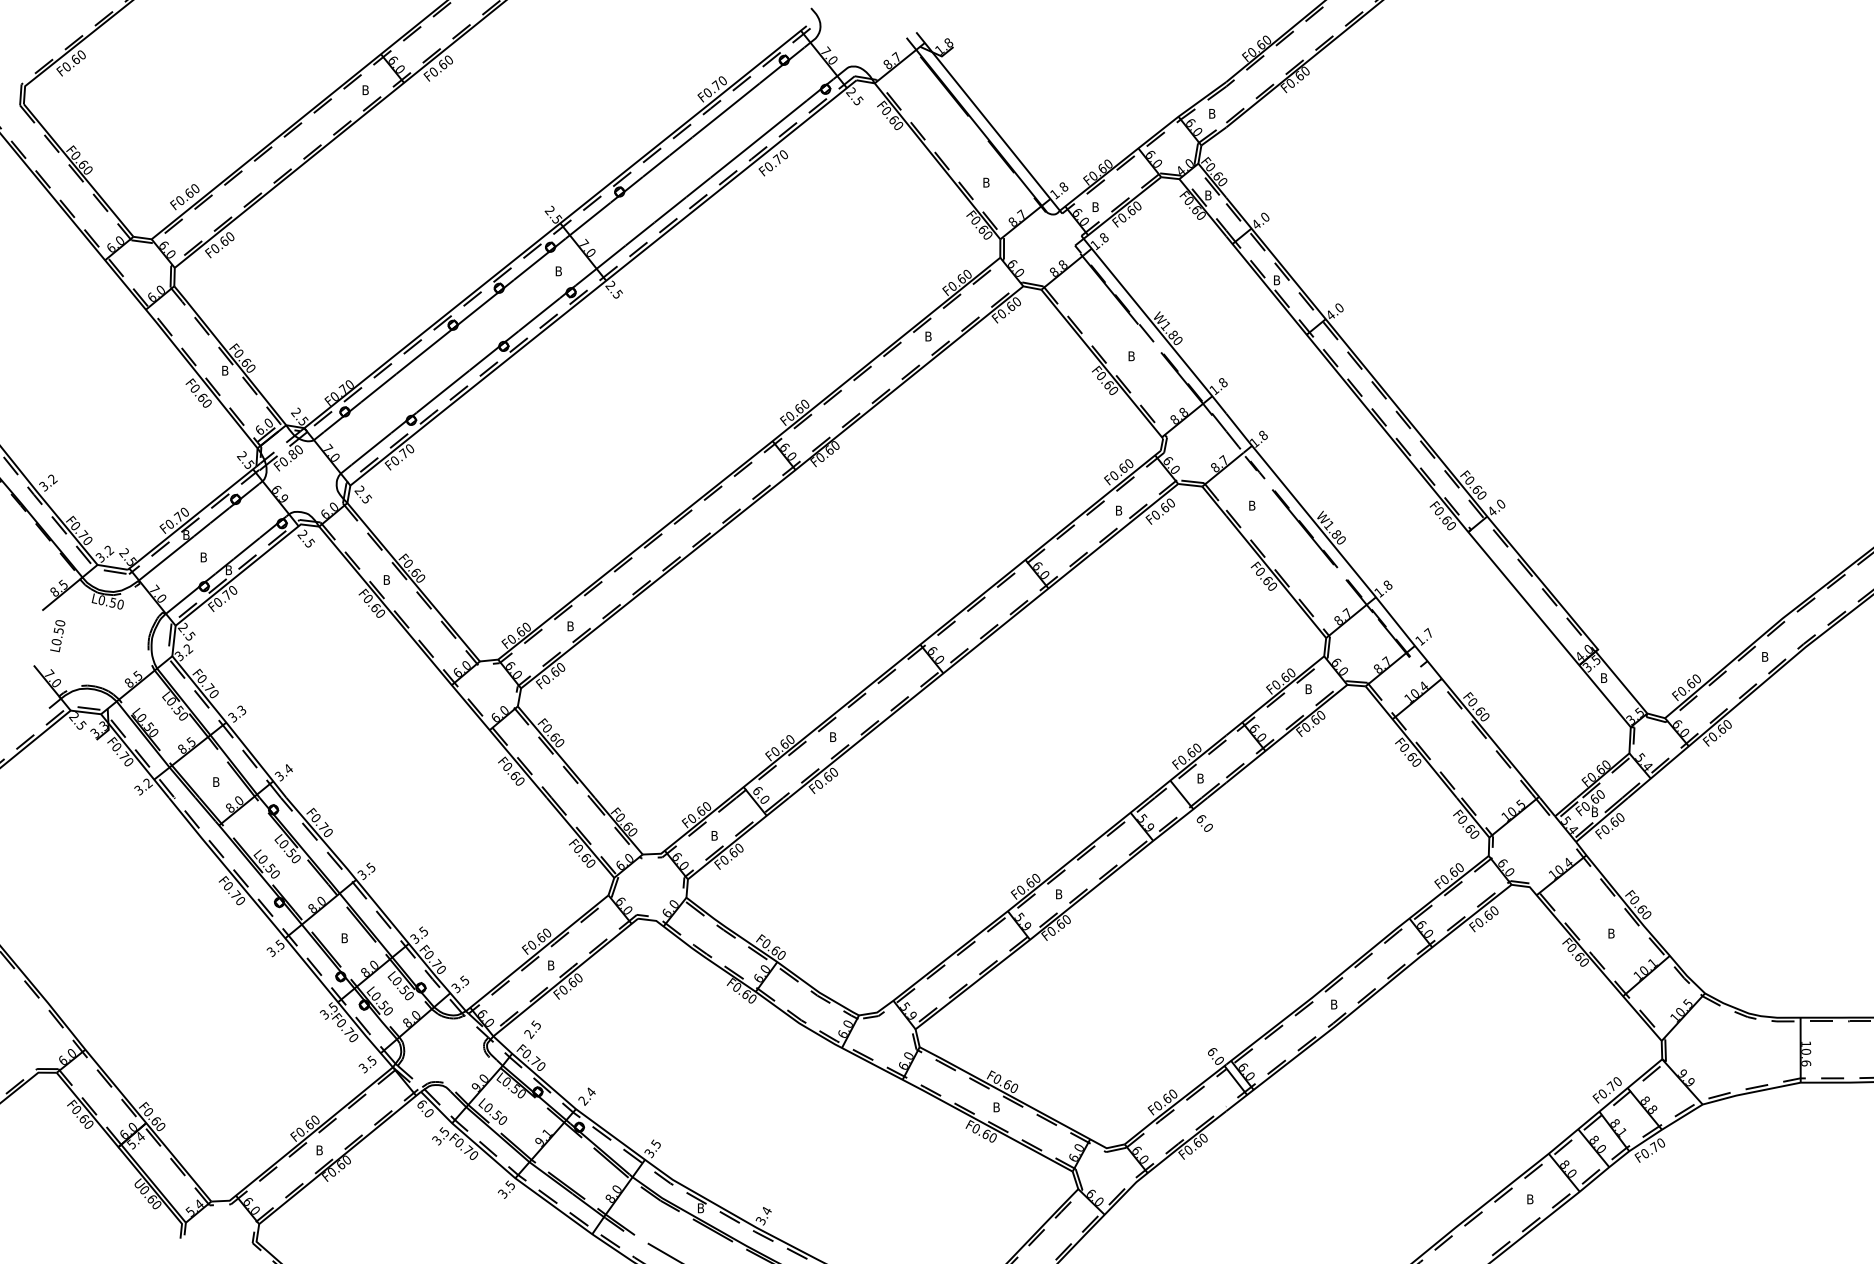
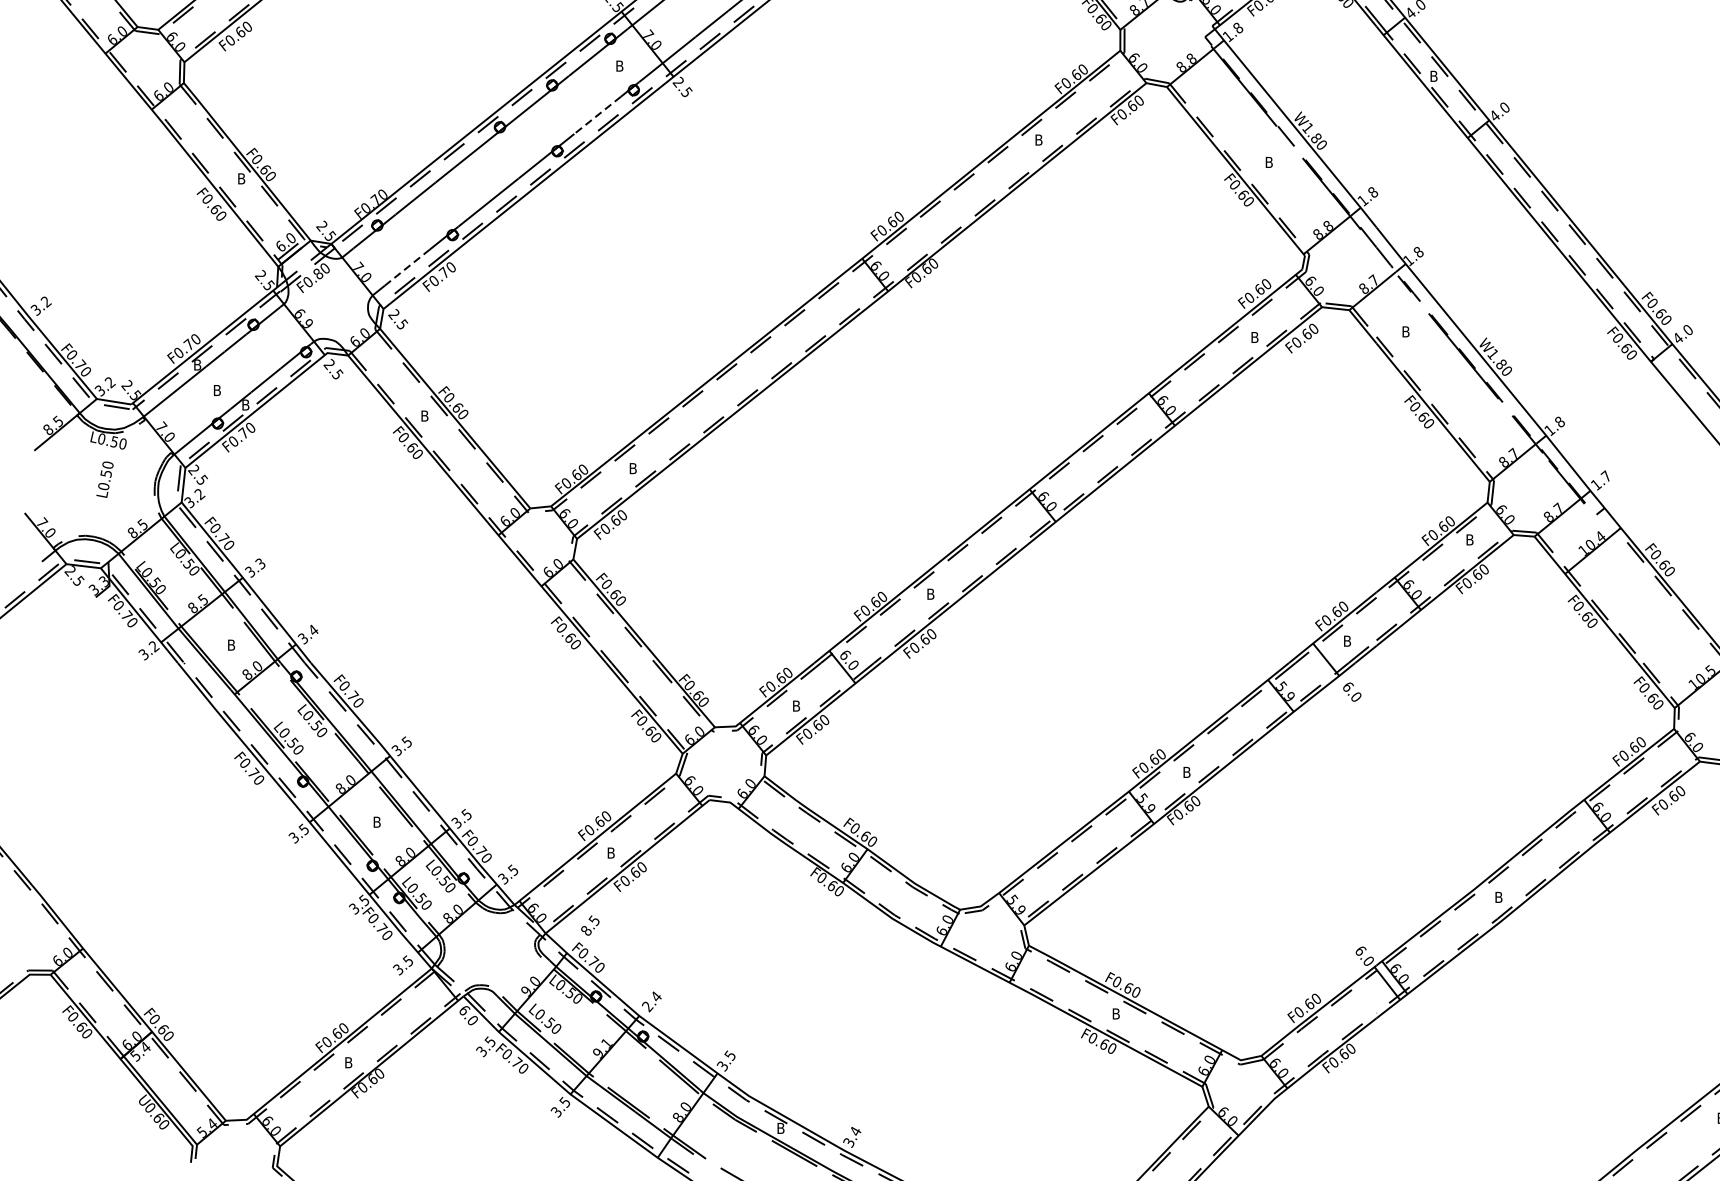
line: (538, 315) -> (596, 116), solid -> dashed
line: (371, 449) -> (407, 268), solid -> dashed
text: (57, 636) -> (104, 480), moved
text: (529, 1034) -> (586, 931), 2.5 -> 8.5

